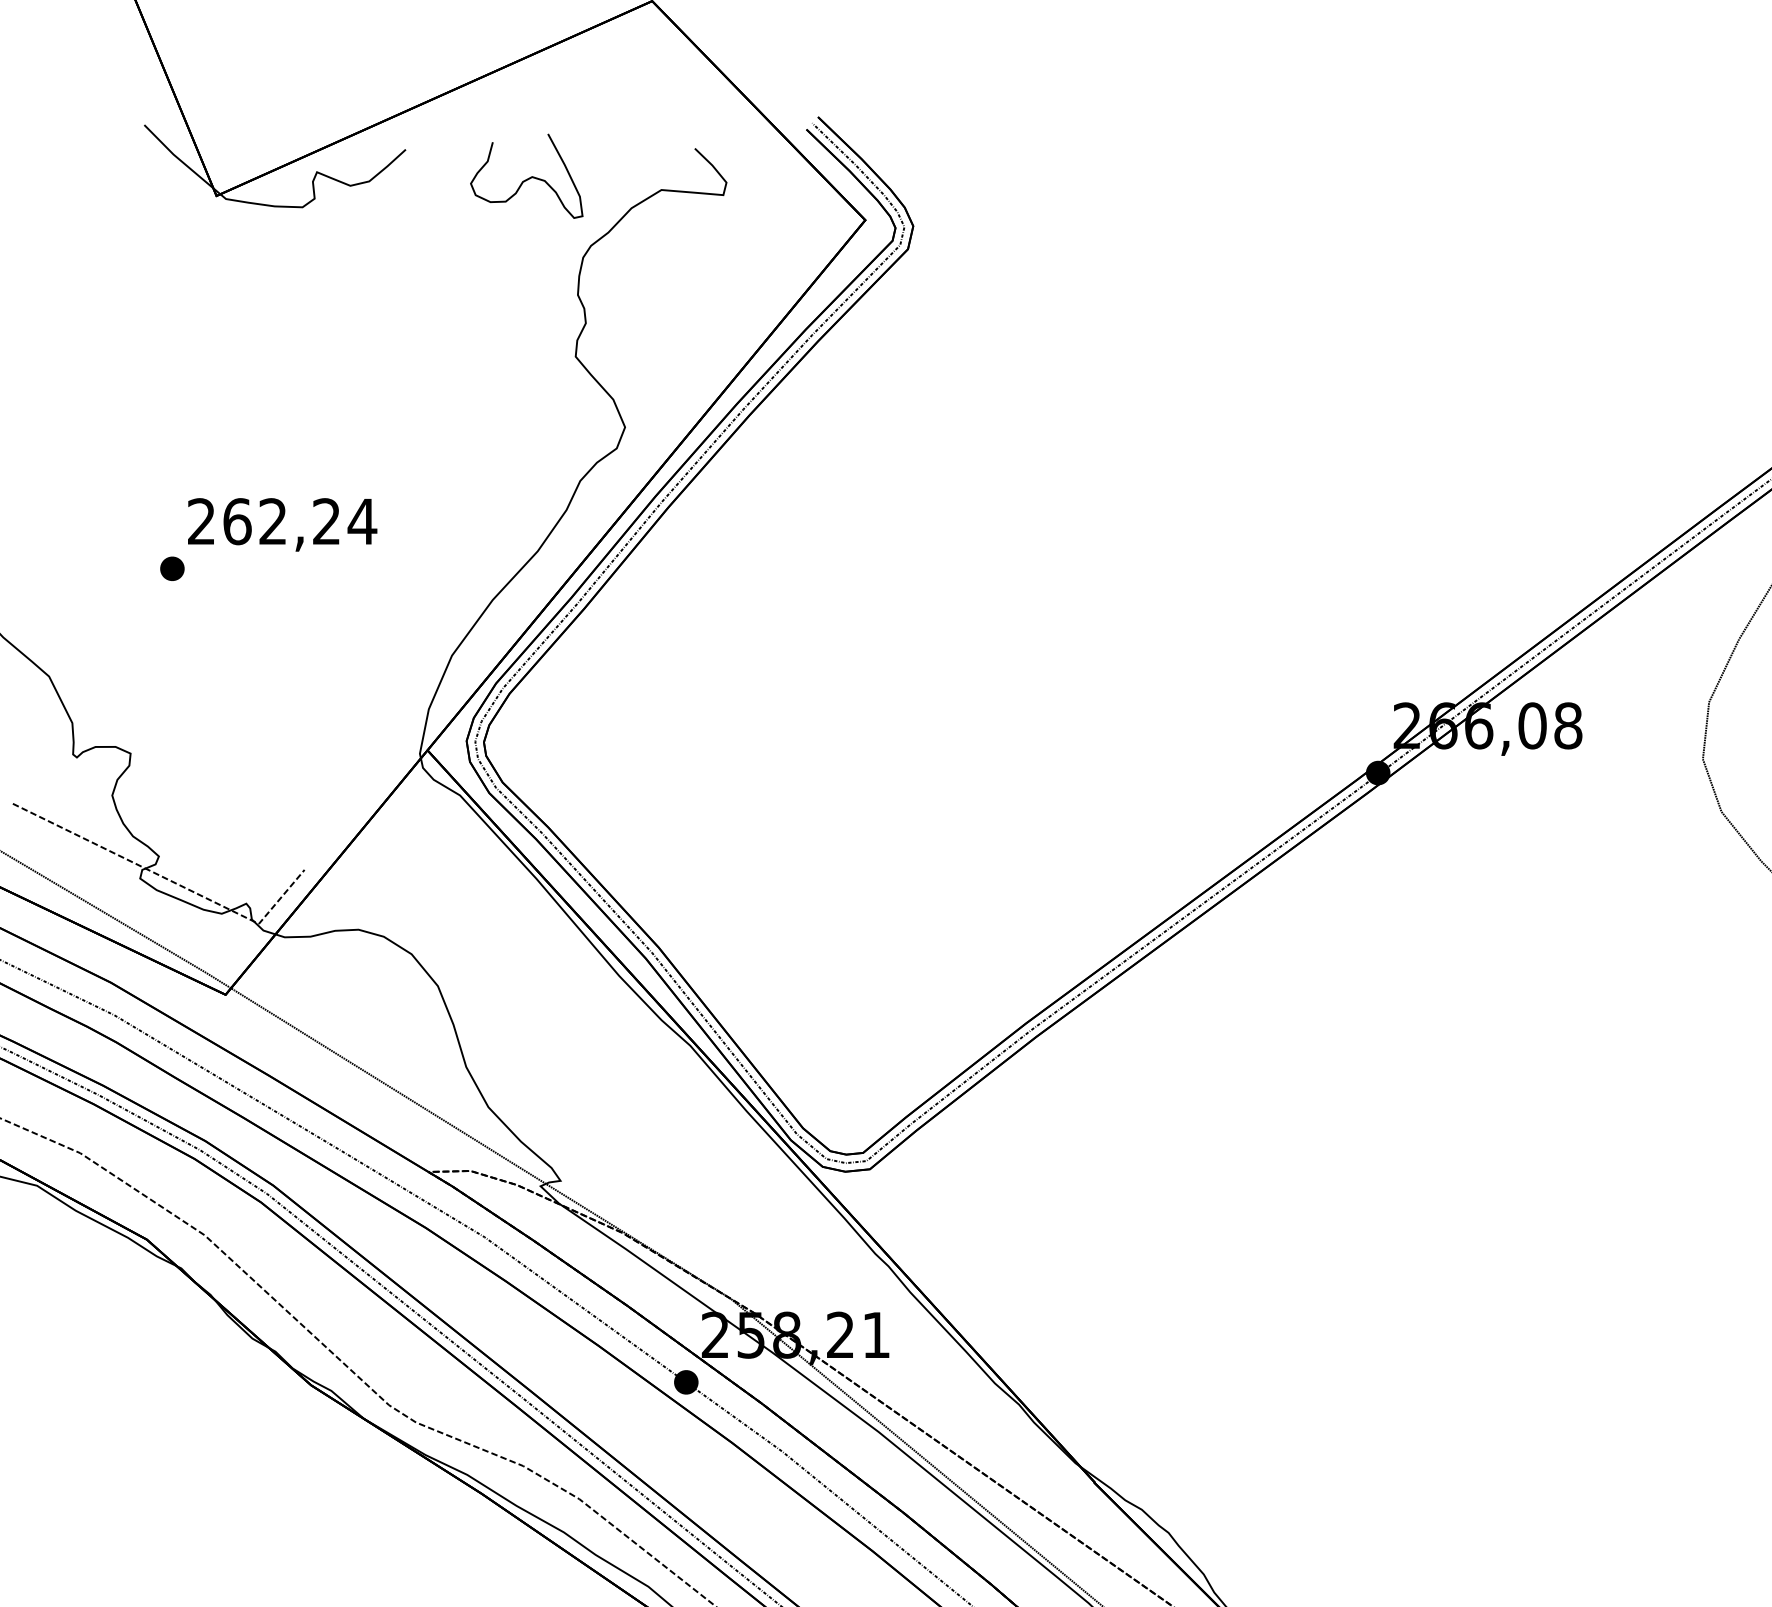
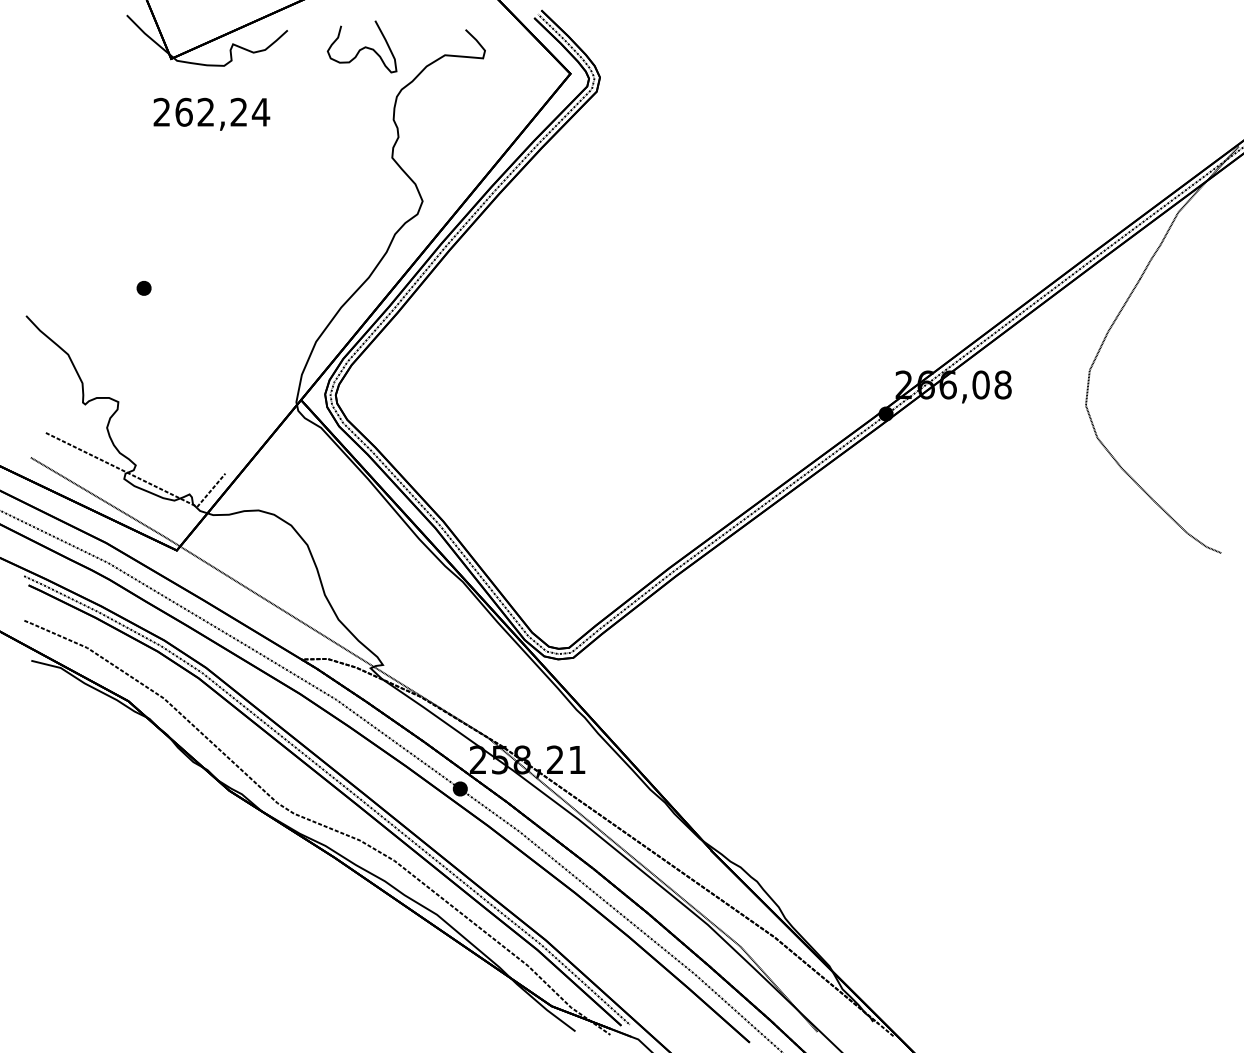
text: (281, 523) -> (211, 113), moved

